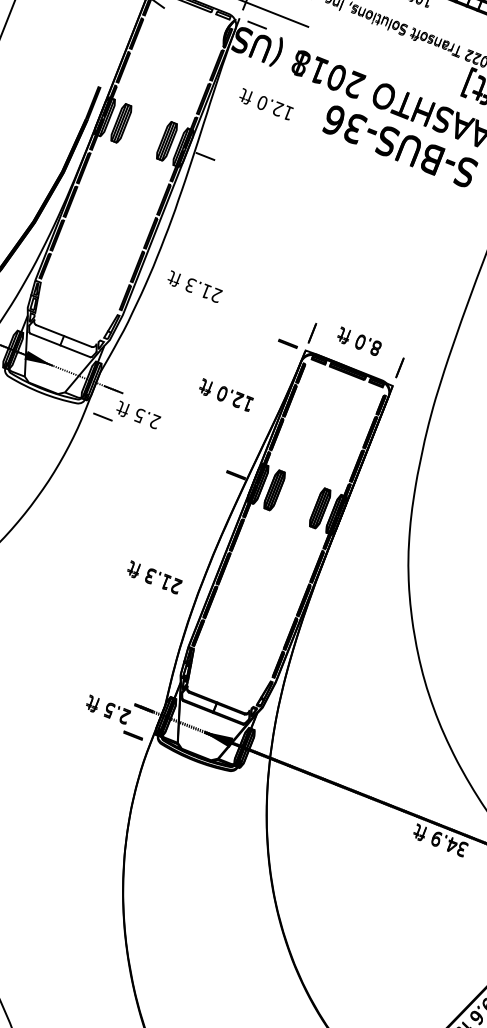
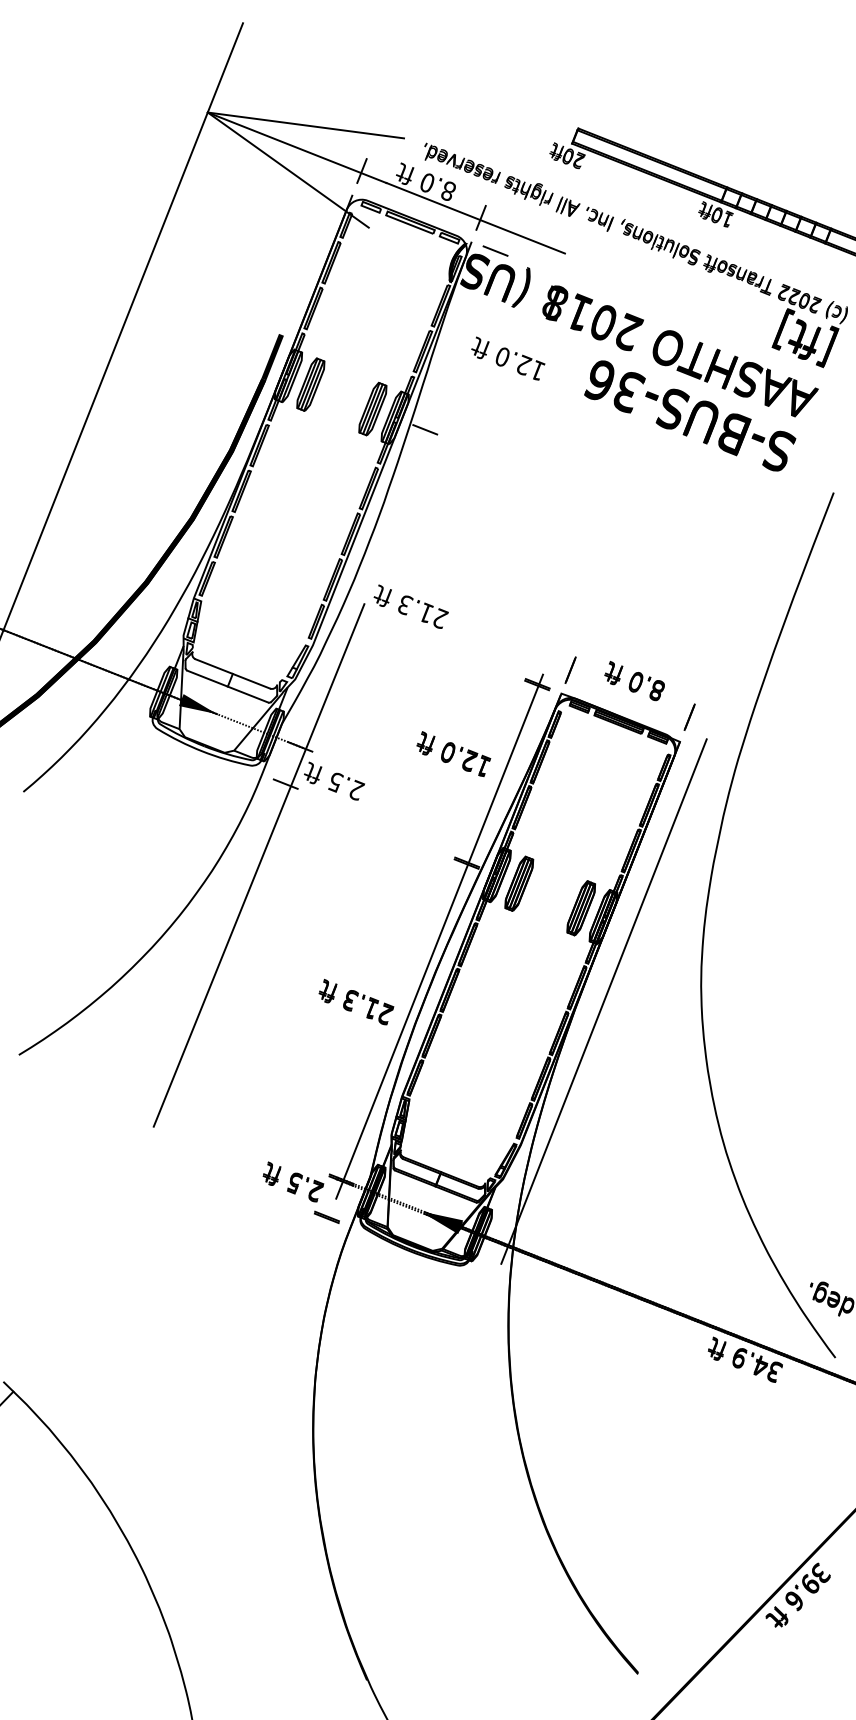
line: (82, 476) -> (258, 865), added
line: (215, 529) -> (439, 936), added
line: (336, 576) -> (603, 1001), added

